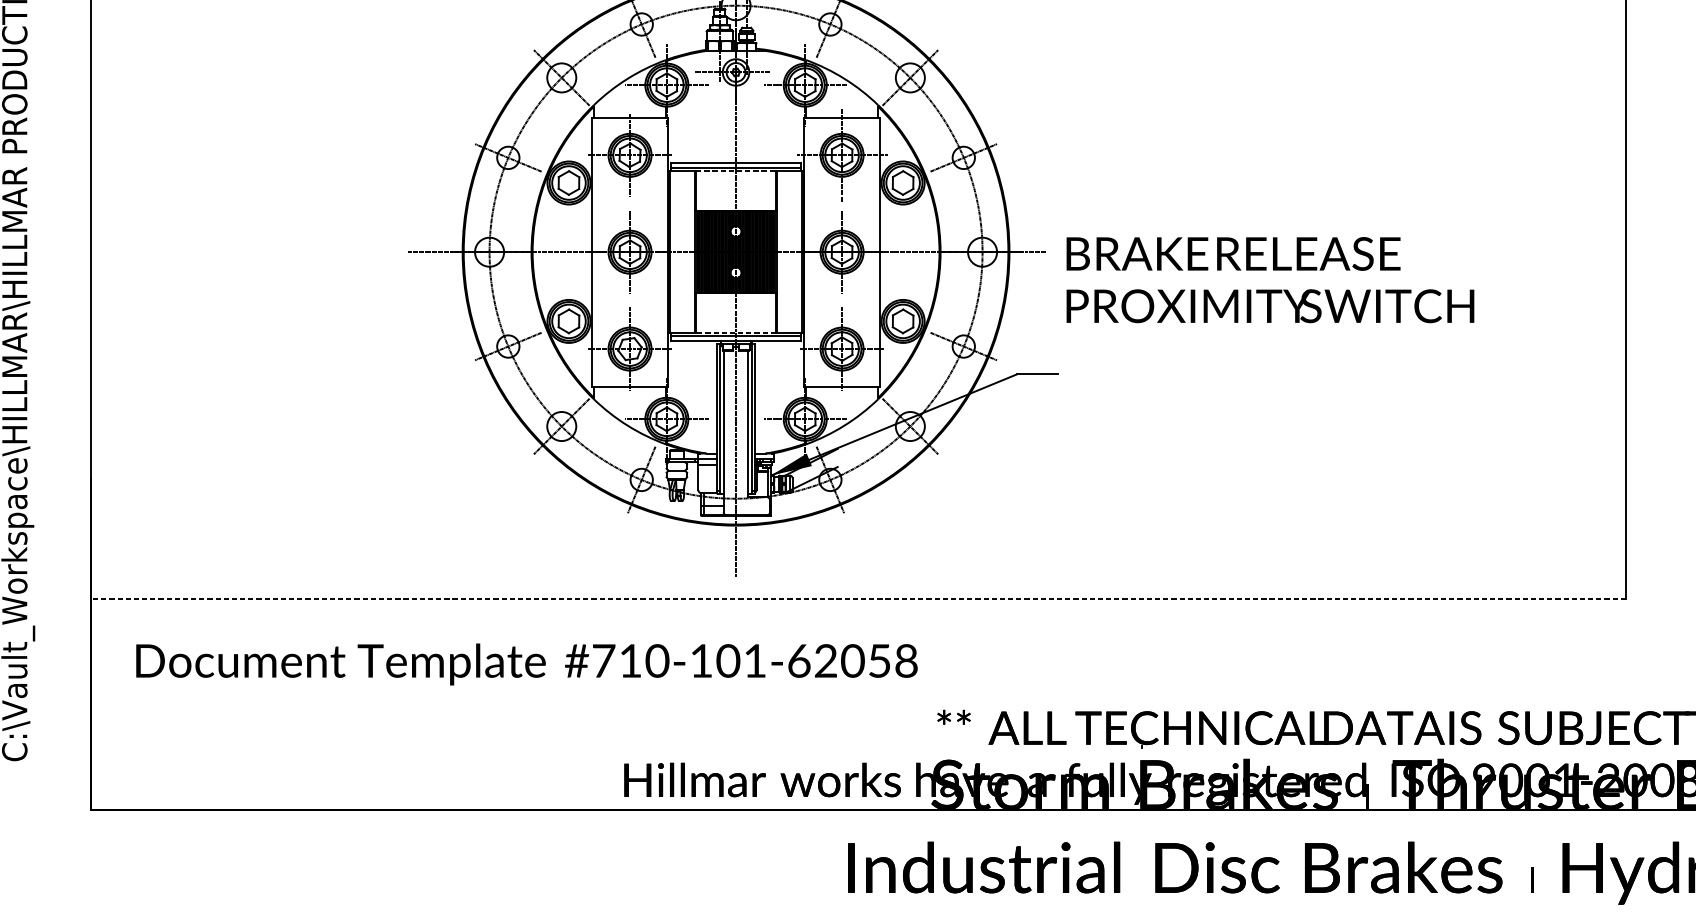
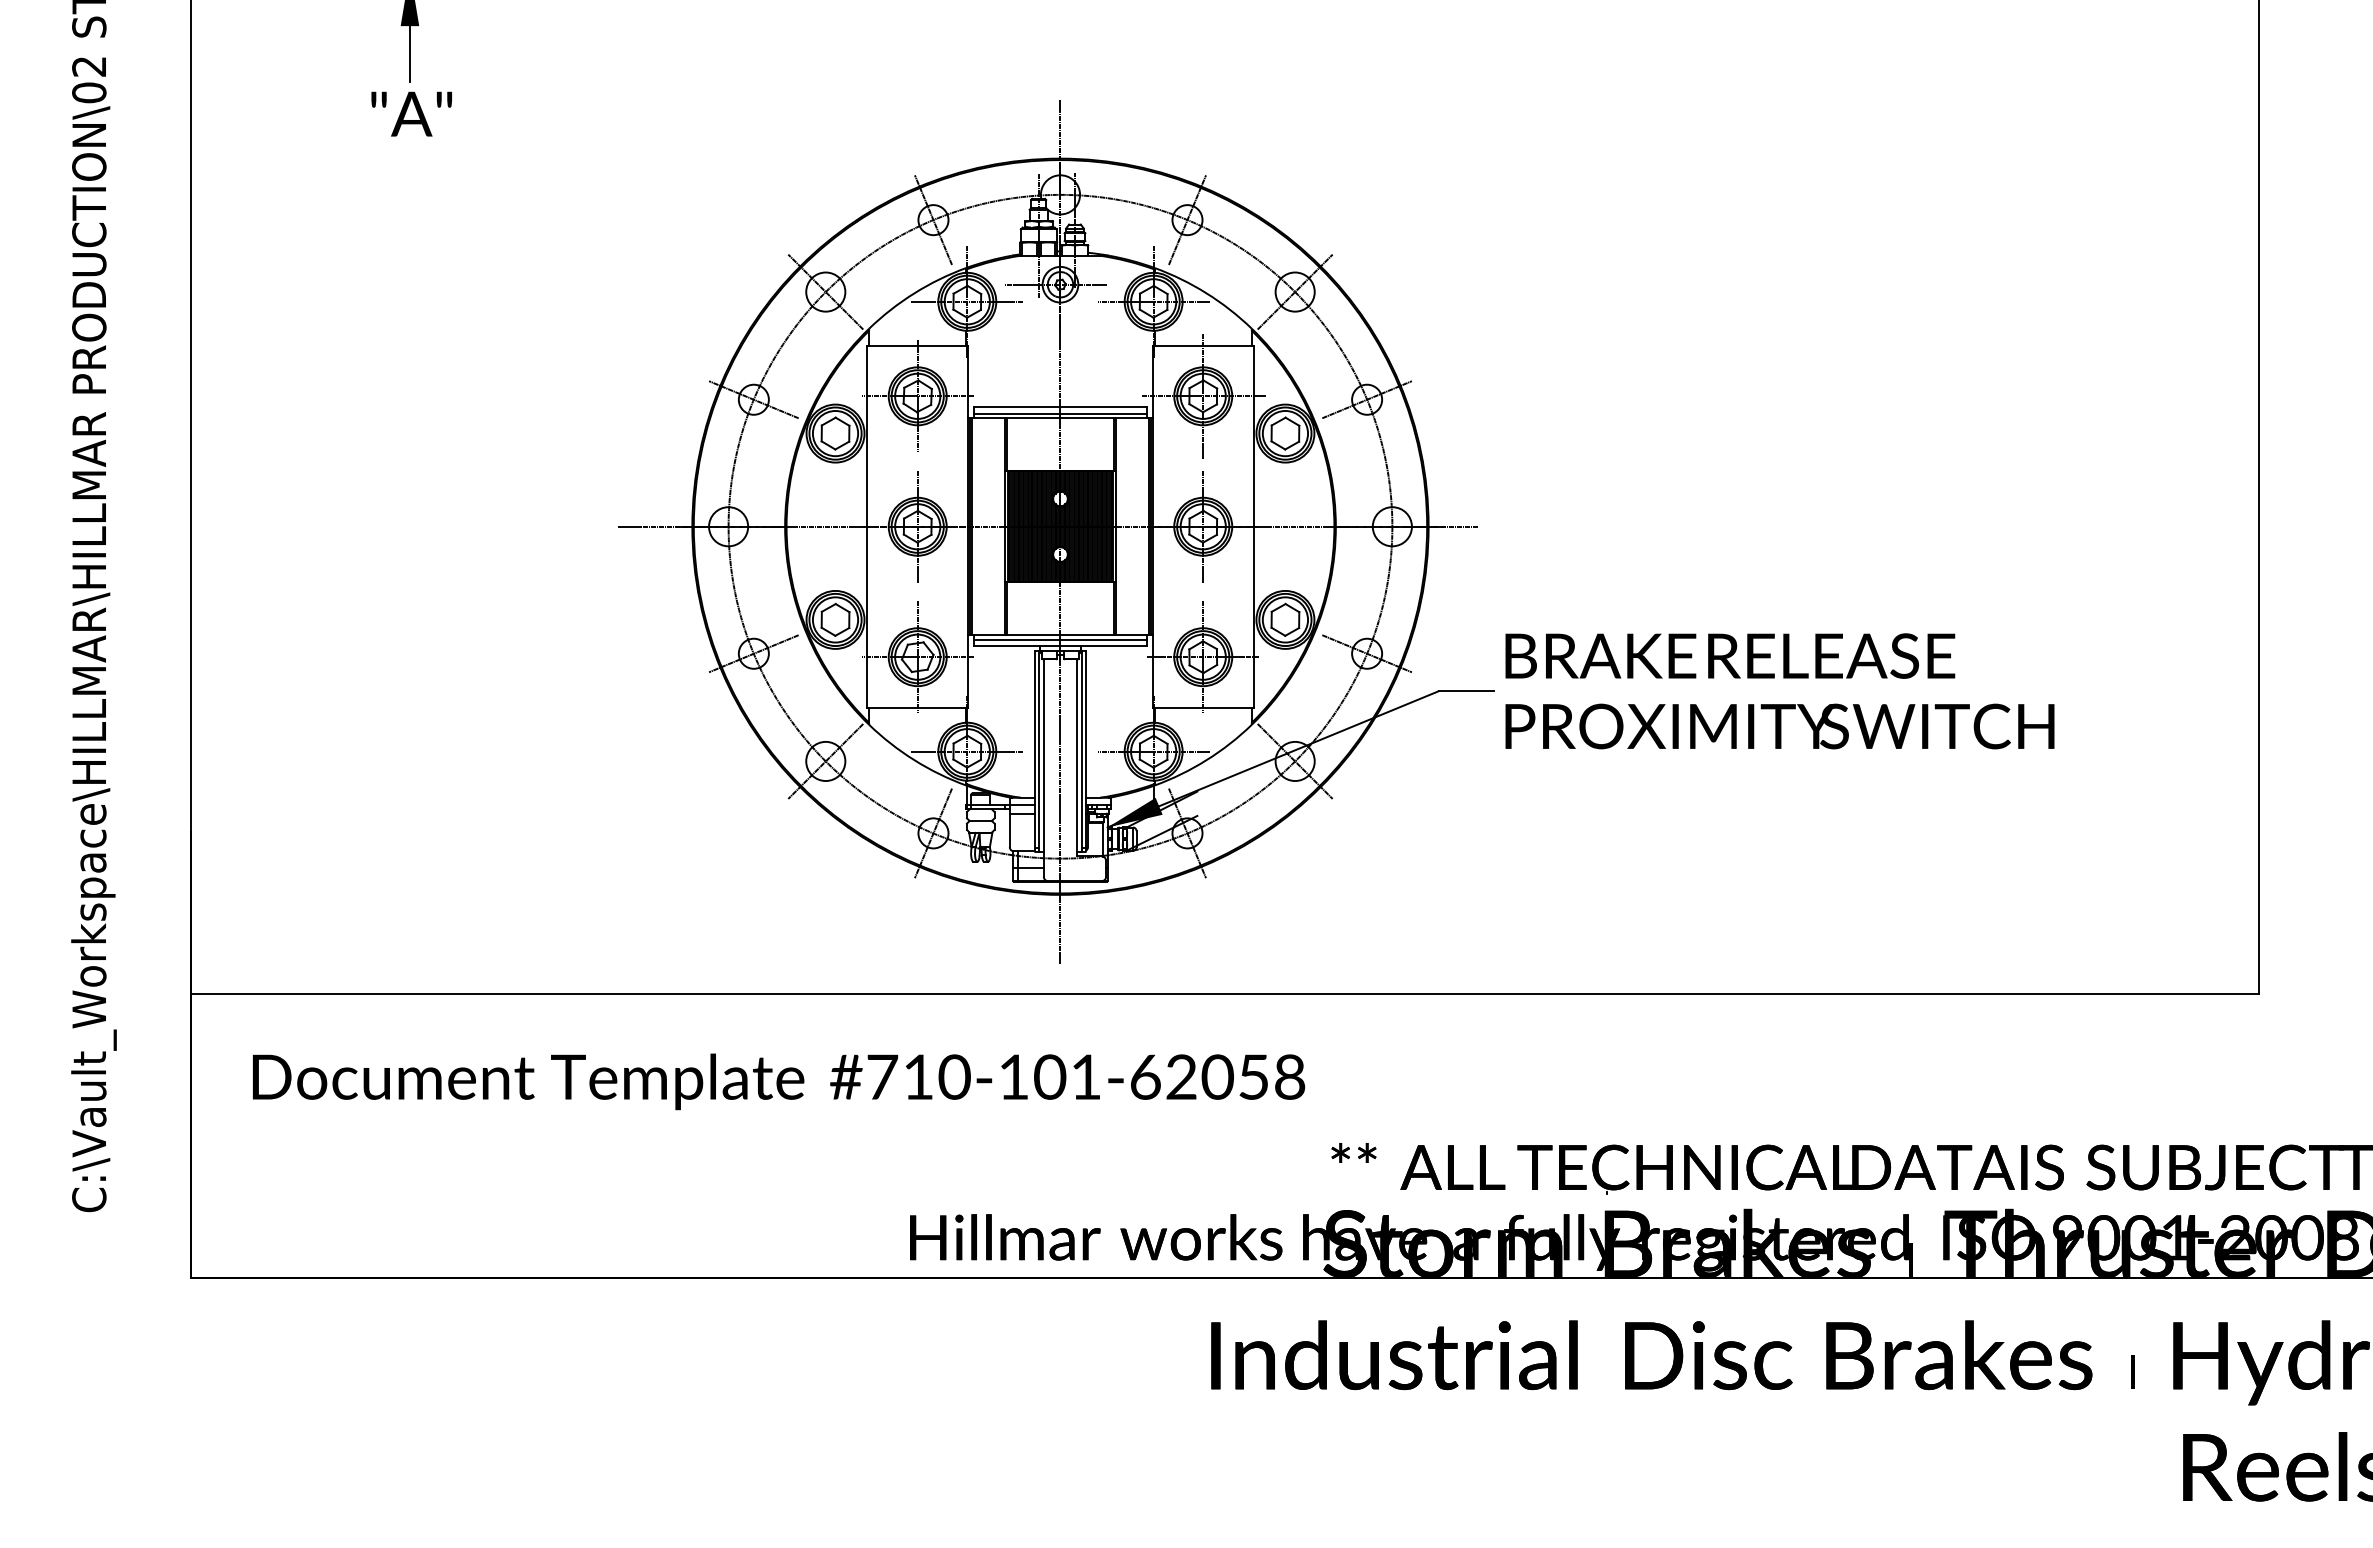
line: (736, 171) -> (1060, 418), dashed -> solid
text: (1270, 280) -> (1779, 691), moved
line: (736, 332) -> (1060, 635), dashed -> solid
line: (858, 598) -> (1225, 993), dashed -> solid

